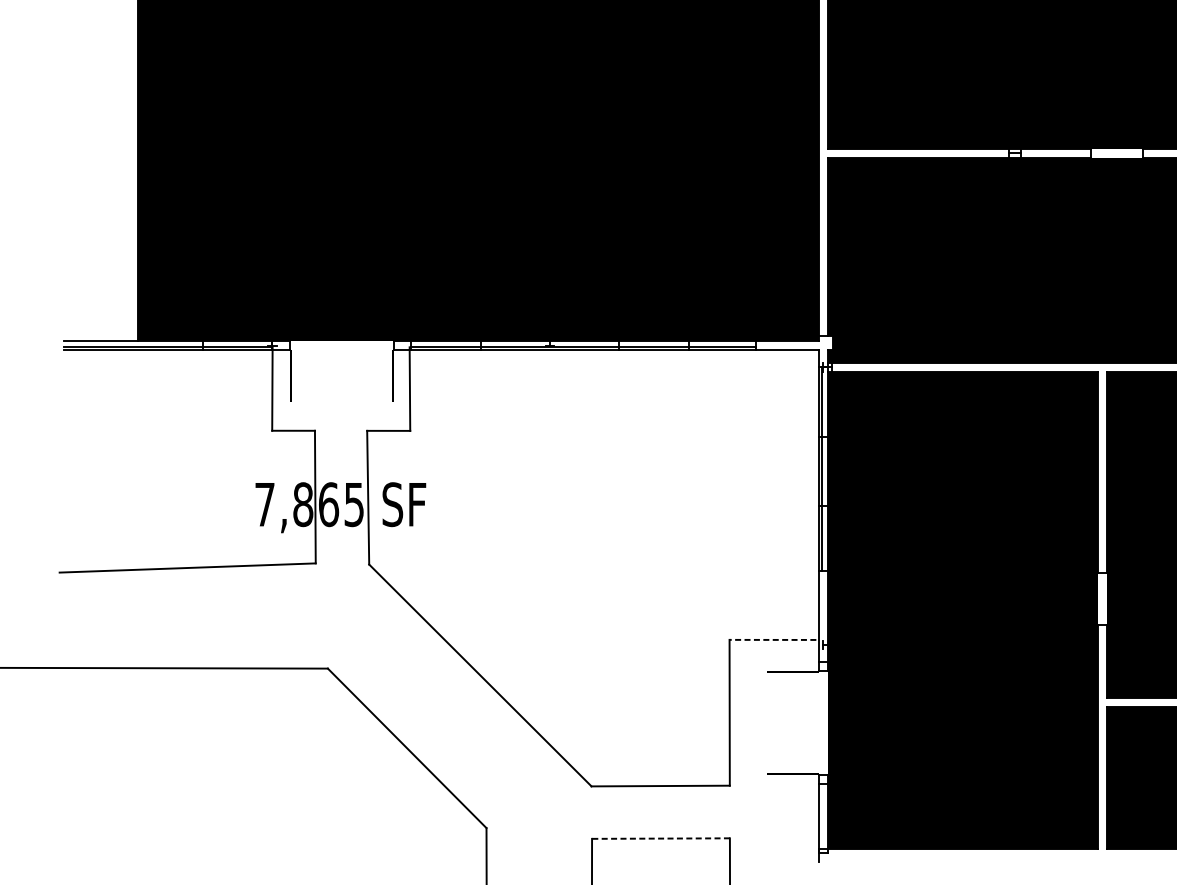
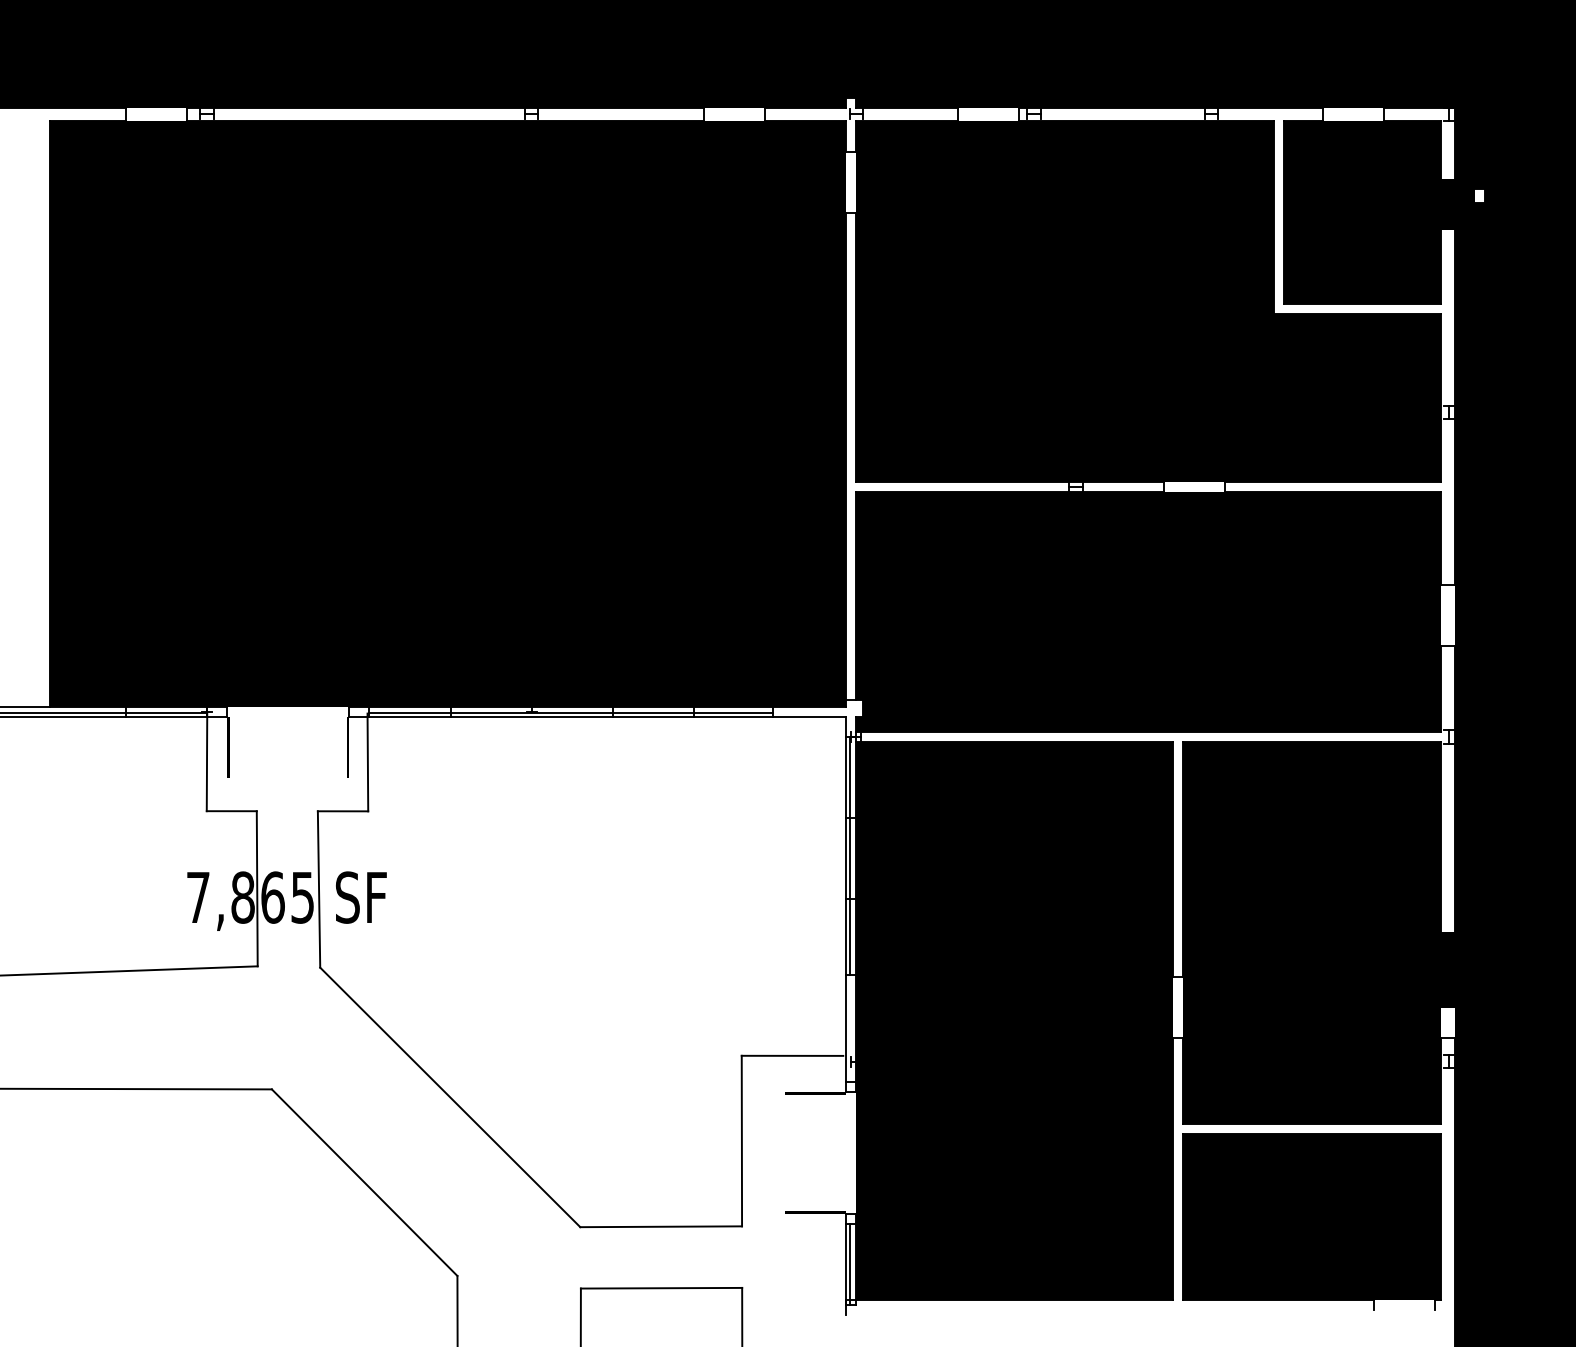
line: (772, 639) -> (792, 1055), dashed -> solid
line: (821, 818) -> (849, 1264), added
line: (660, 838) -> (661, 1288), dashed -> solid

